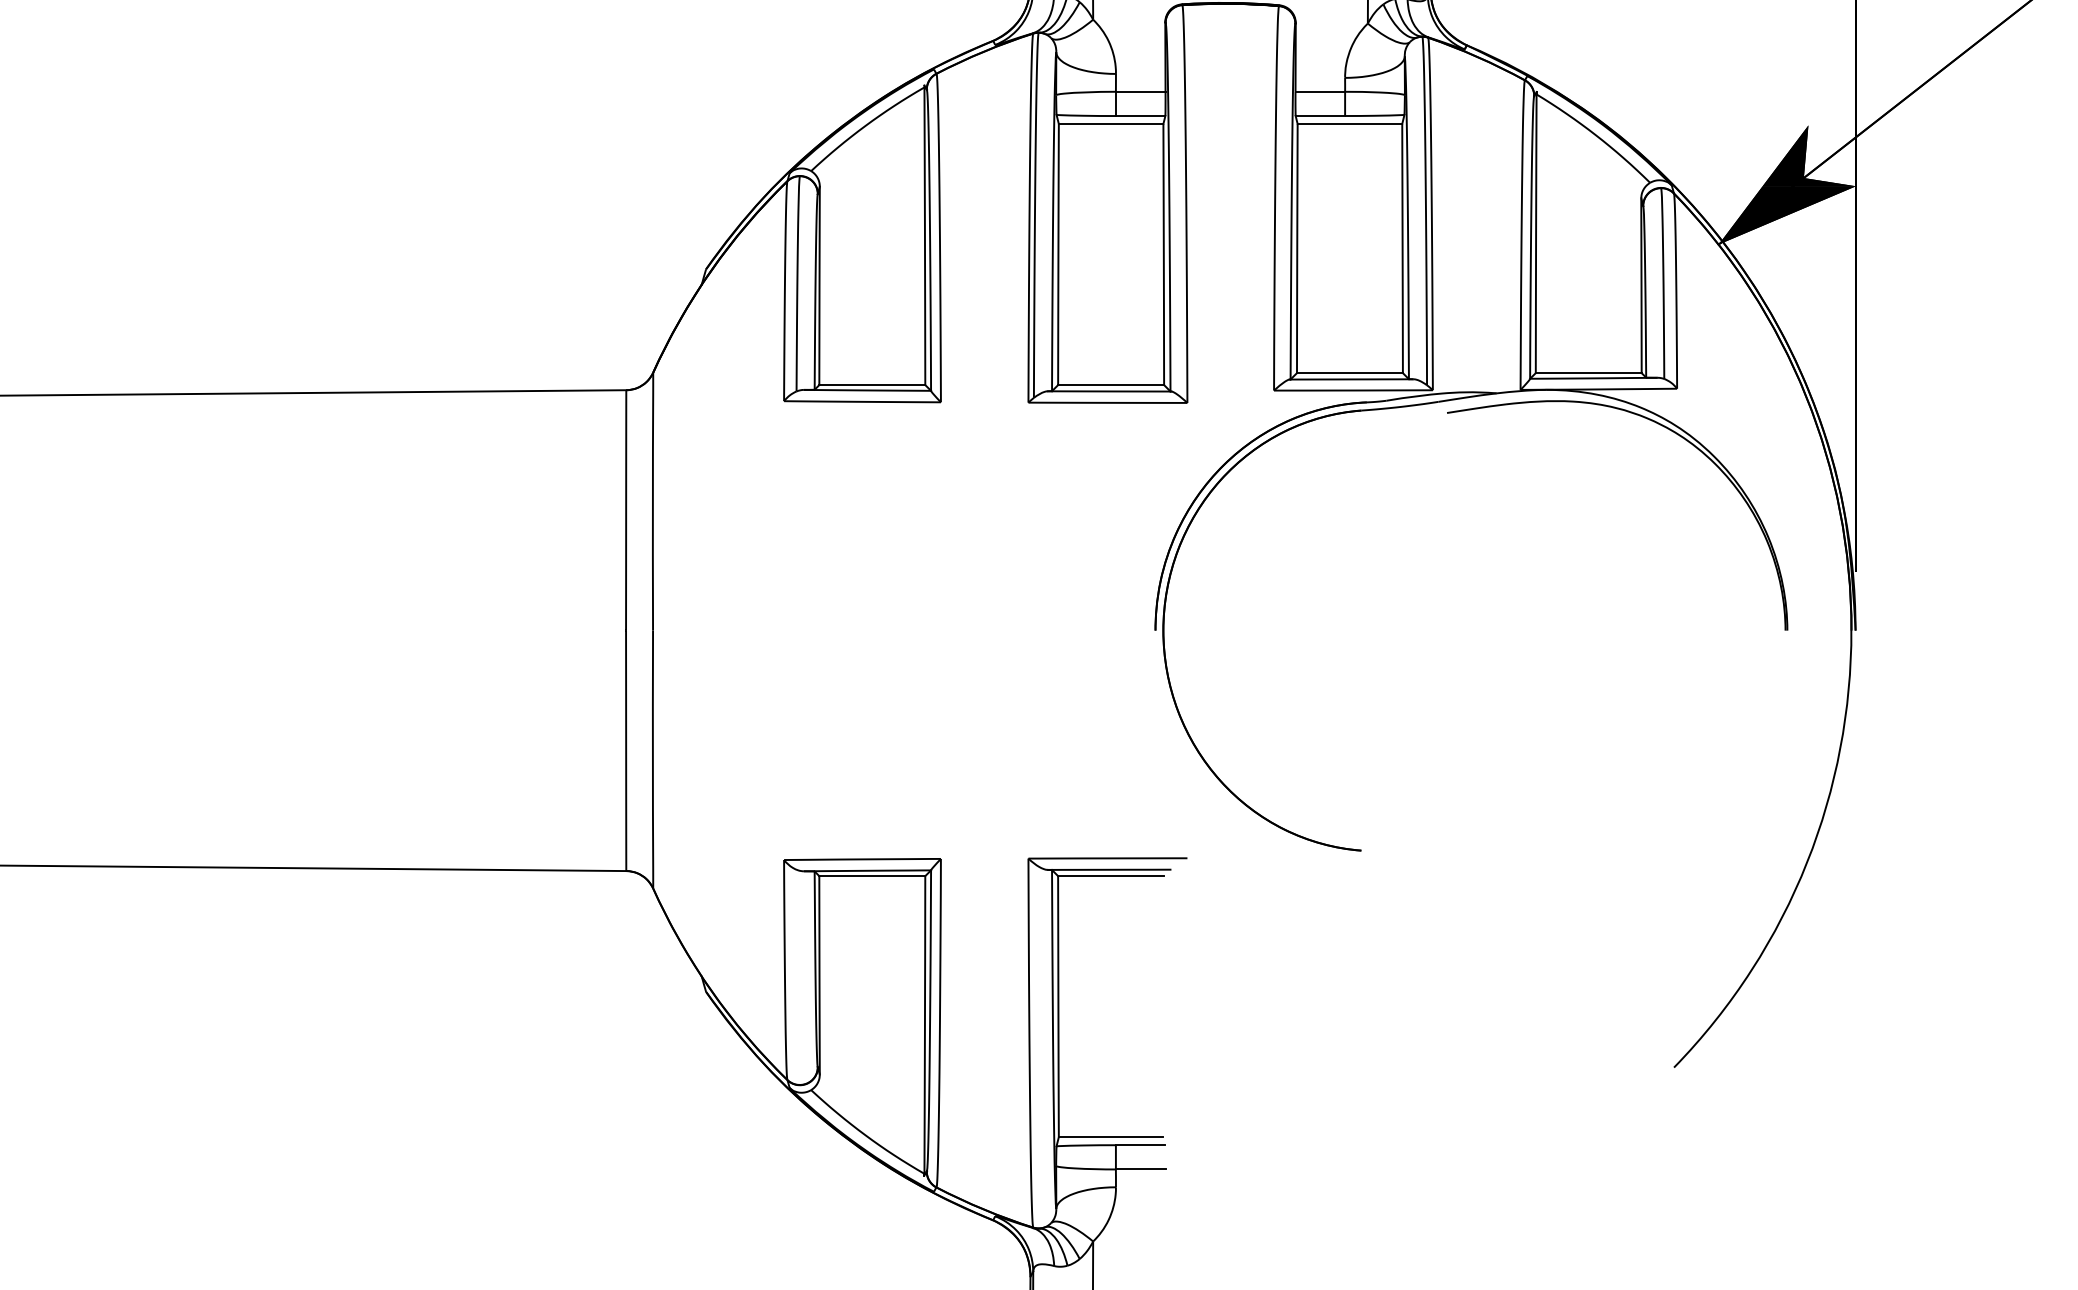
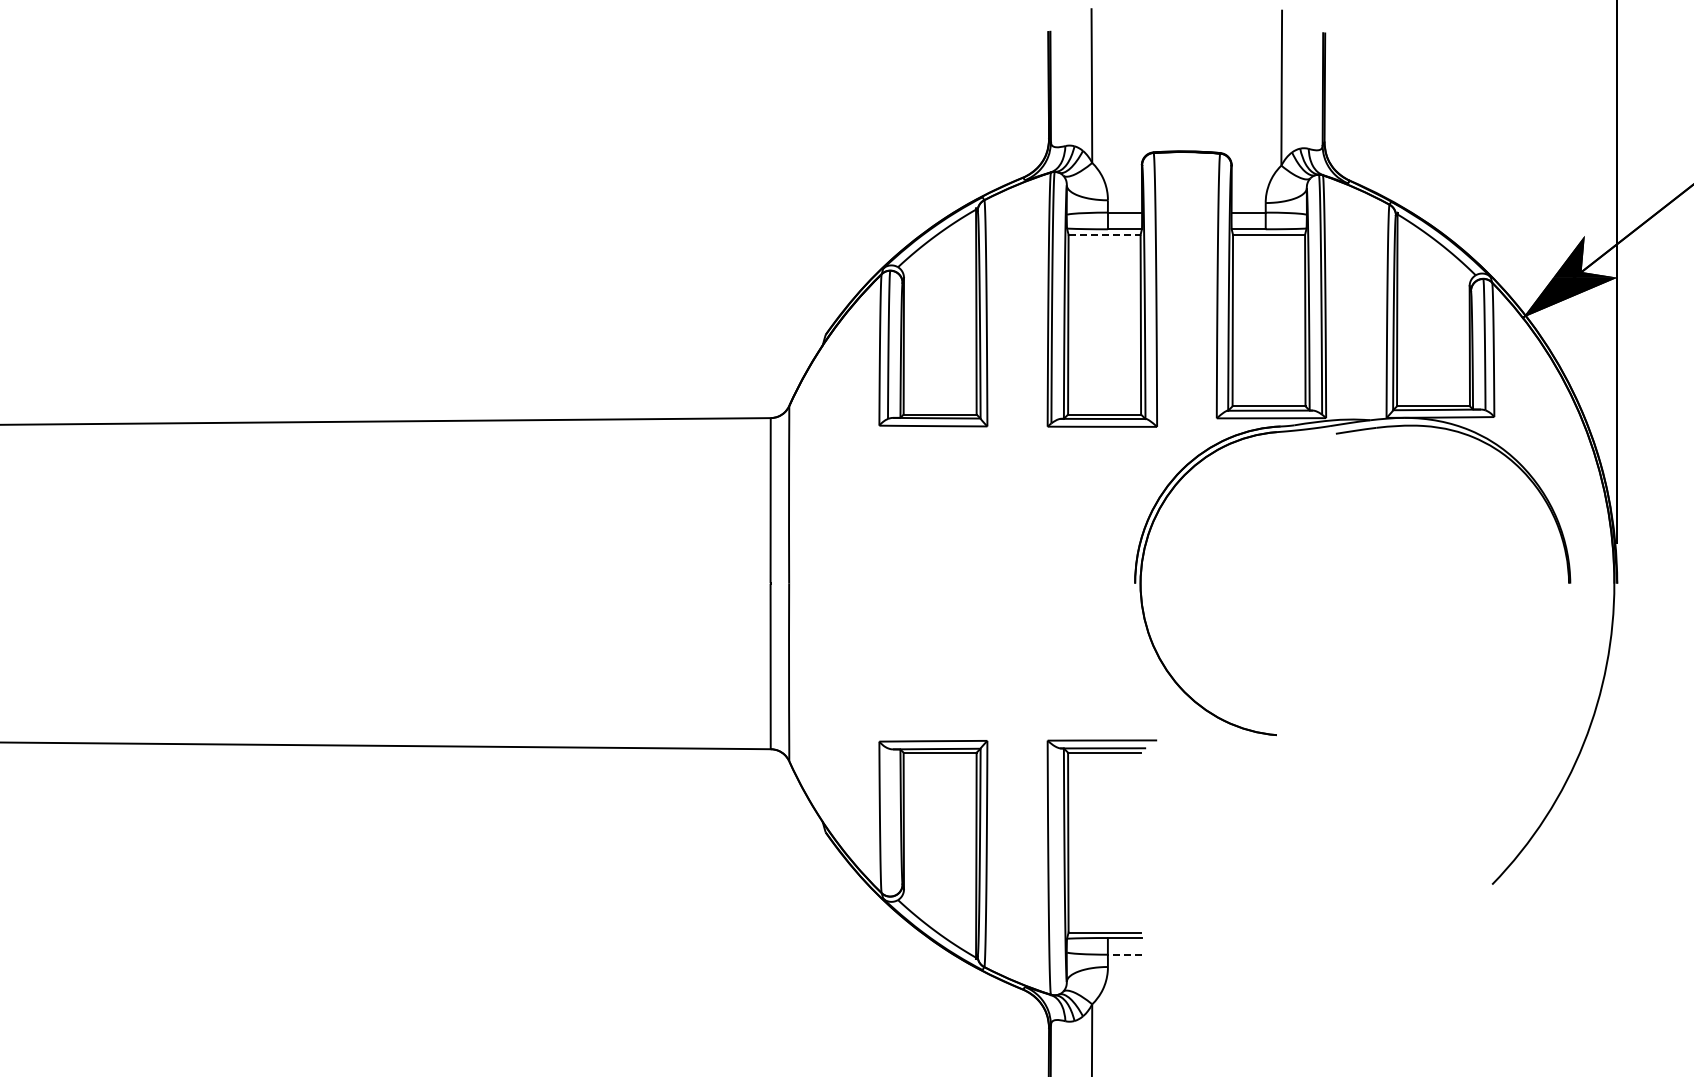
line: (1112, 123) -> (1105, 234), solid -> dashed
line: (1140, 1169) -> (1124, 954), solid -> dashed

